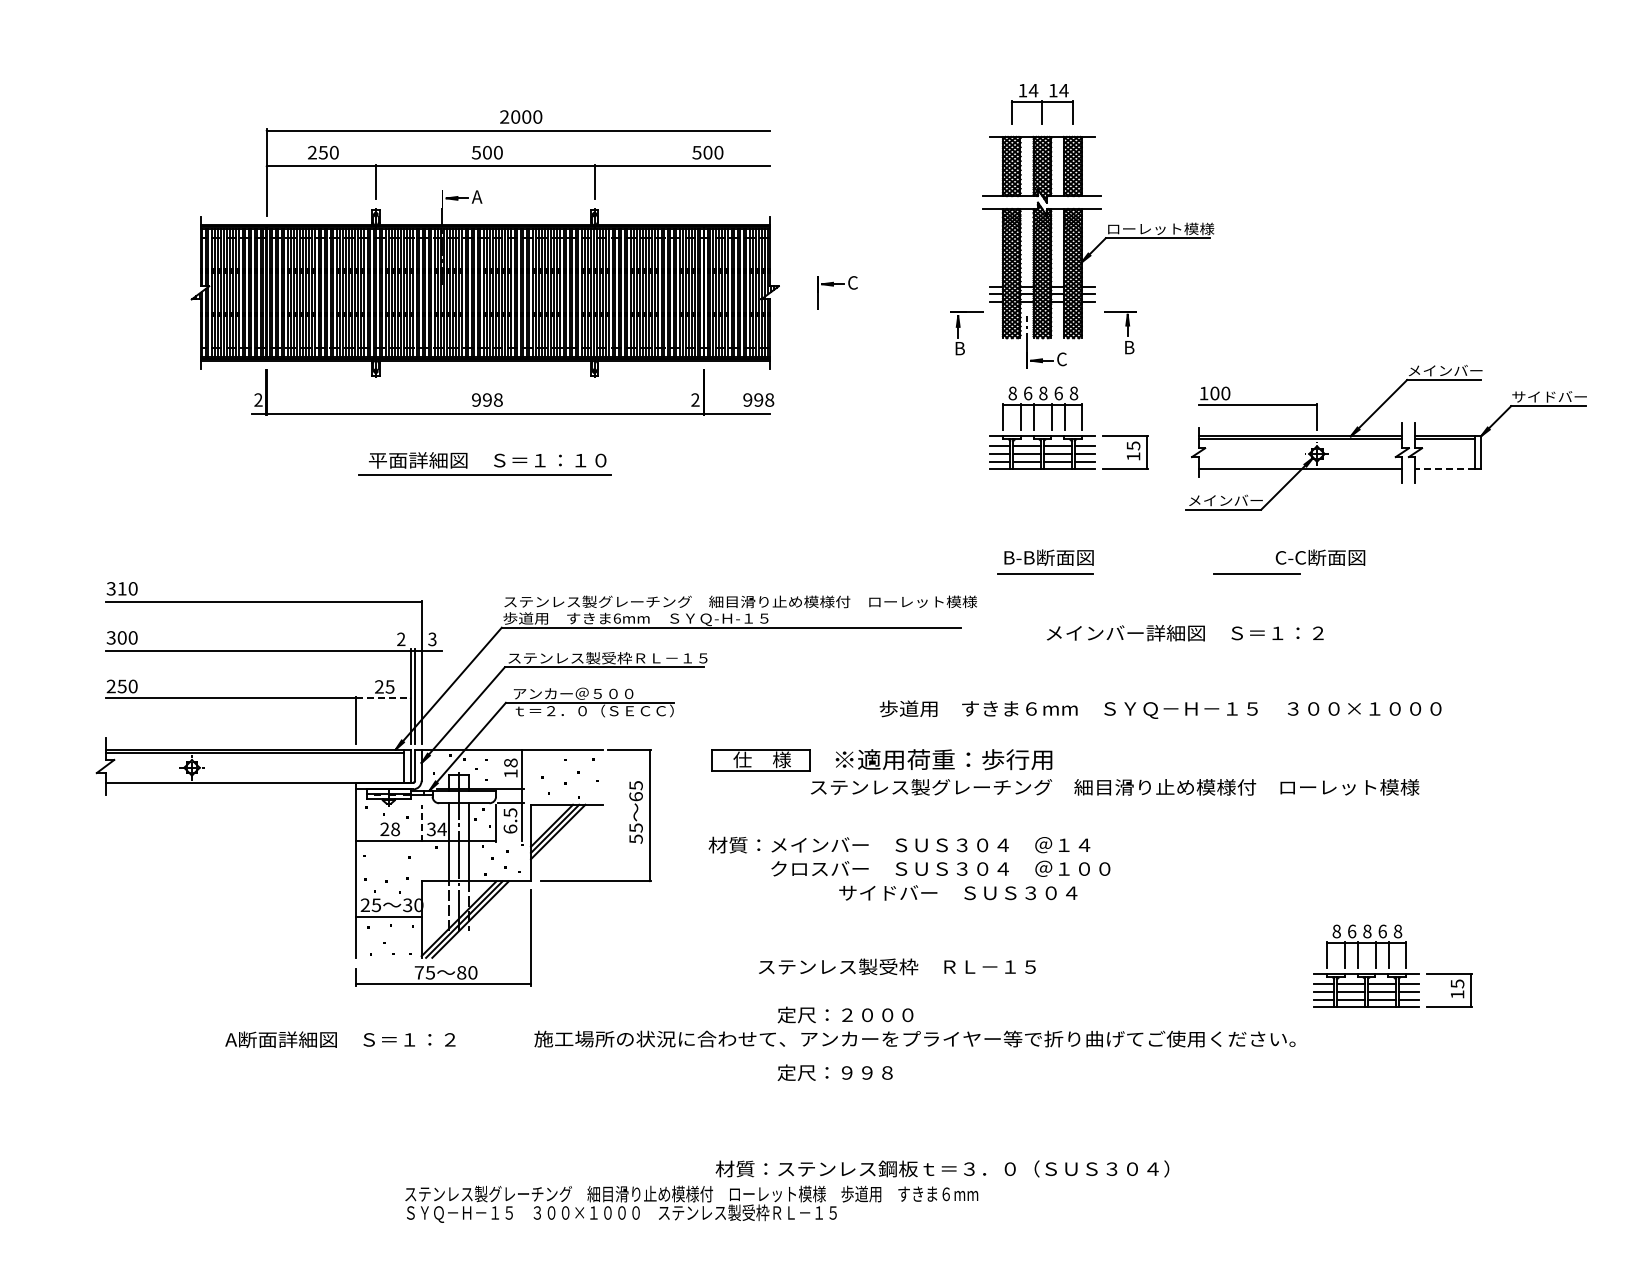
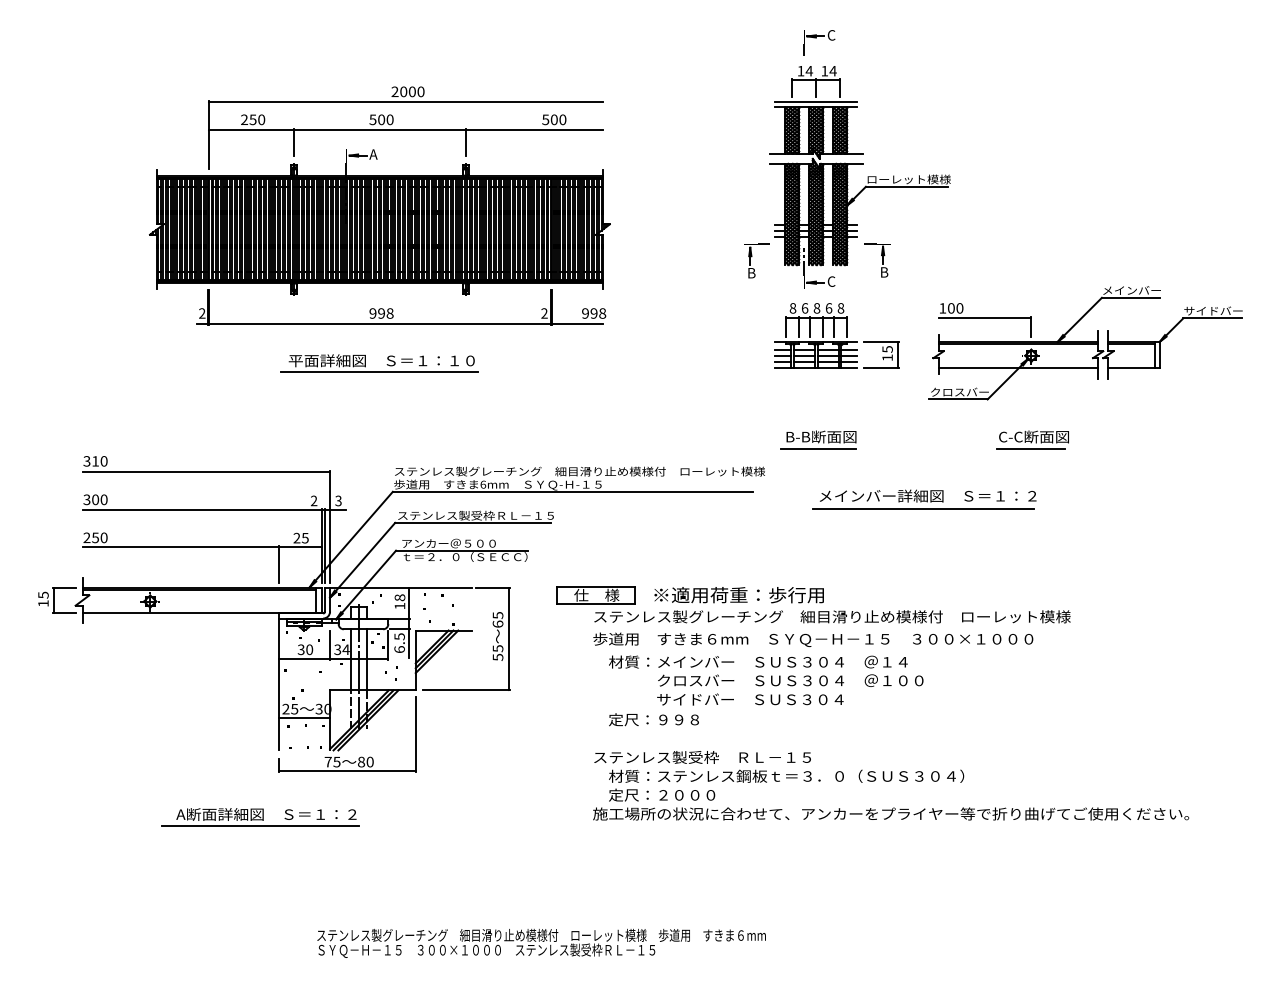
line: (1041, 130) -> (815, 102), added
part: (833, 286) -> (816, 38), moved
line: (1444, 469) -> (1131, 367), dashed -> solid
text: (1210, 500) -> (947, 392), メインバー -> クロスバー
line: (1256, 573) -> (1030, 449), moved
line: (1178, 649) -> (922, 508), added
line: (383, 698) -> (300, 547), dashed -> solid
text: (1160, 709) -> (813, 639), moved
part: (73, 766) -> (57, 600), added
text: (1115, 787) -> (832, 616), moved
line: (421, 823) -> (329, 645), dashed -> solid
text: (389, 829) -> (304, 649), 28 -> 30
text: (909, 856) -> (766, 671), moved
part: (1392, 965) -> (1090, 756), removed
text: (914, 1038) -> (890, 813), moved
line: (331, 1054) -> (259, 826), added
text: (834, 1072) -> (653, 719), moved
text: (942, 1168) -> (786, 775), moved

